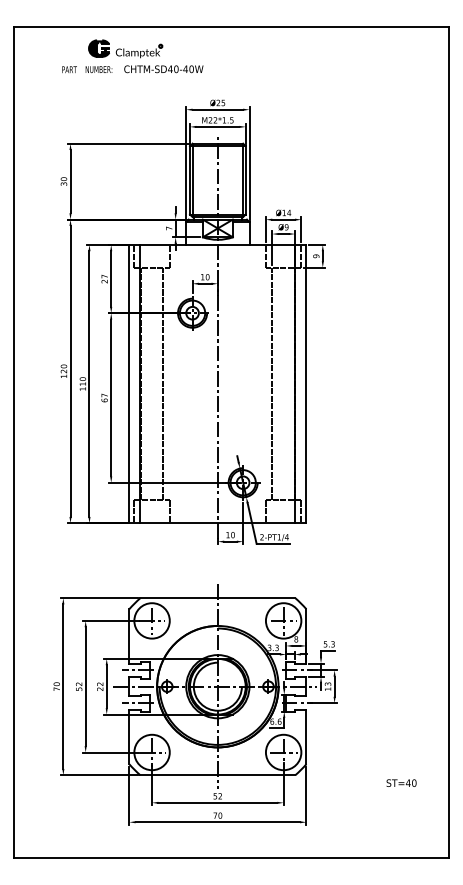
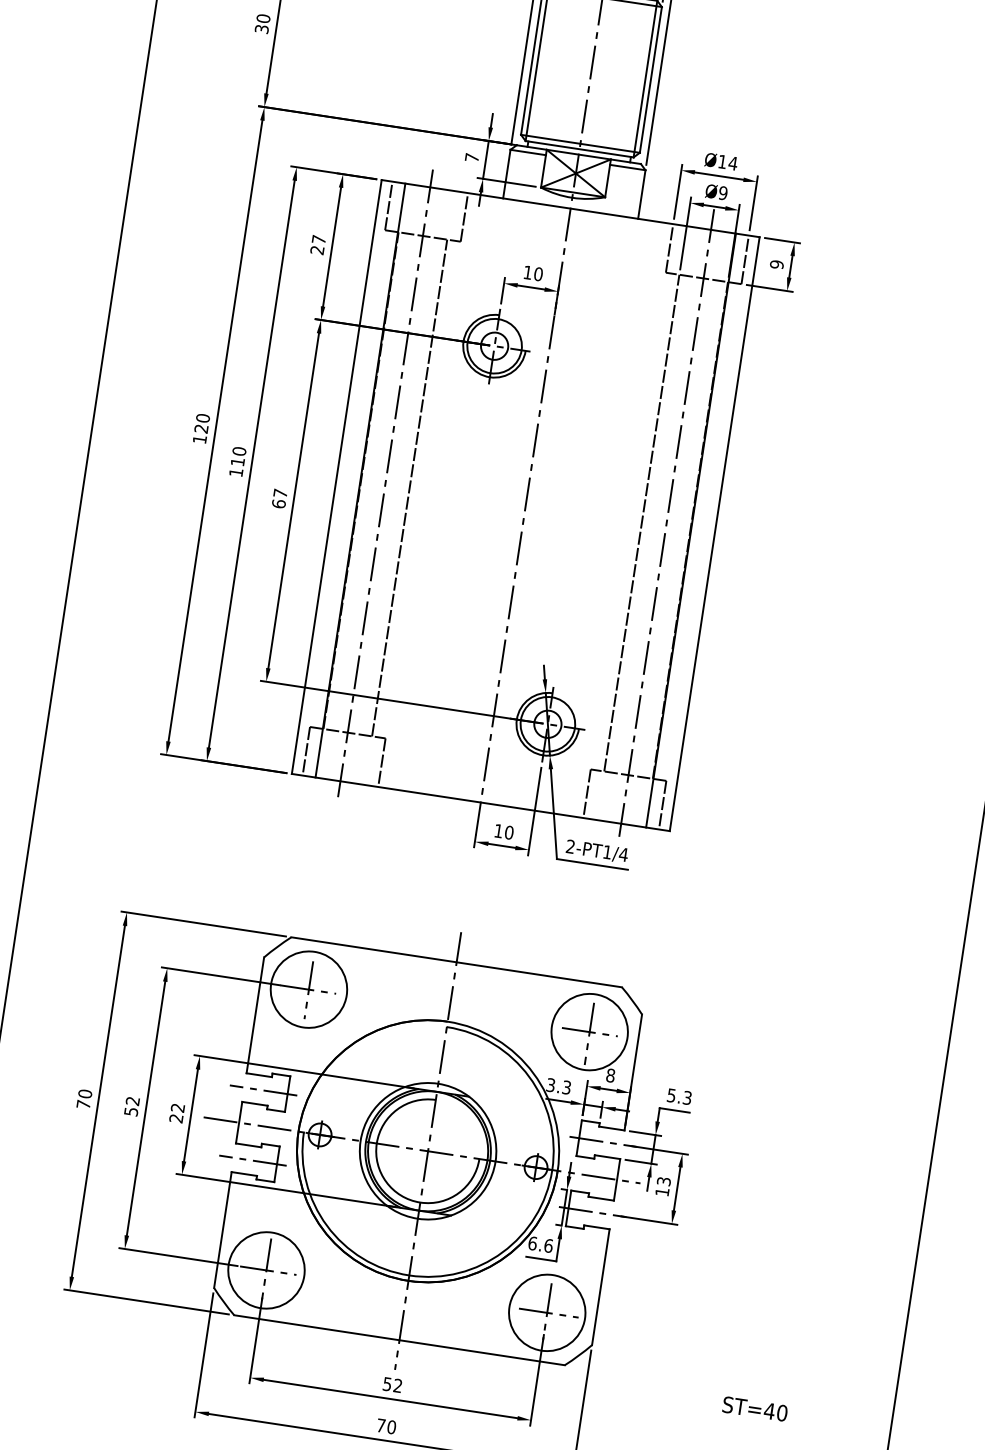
line: (283, 381) -> (666, 521), added
line: (152, 382) -> (386, 481), added
text: (401, 782) -> (755, 1407), moved

